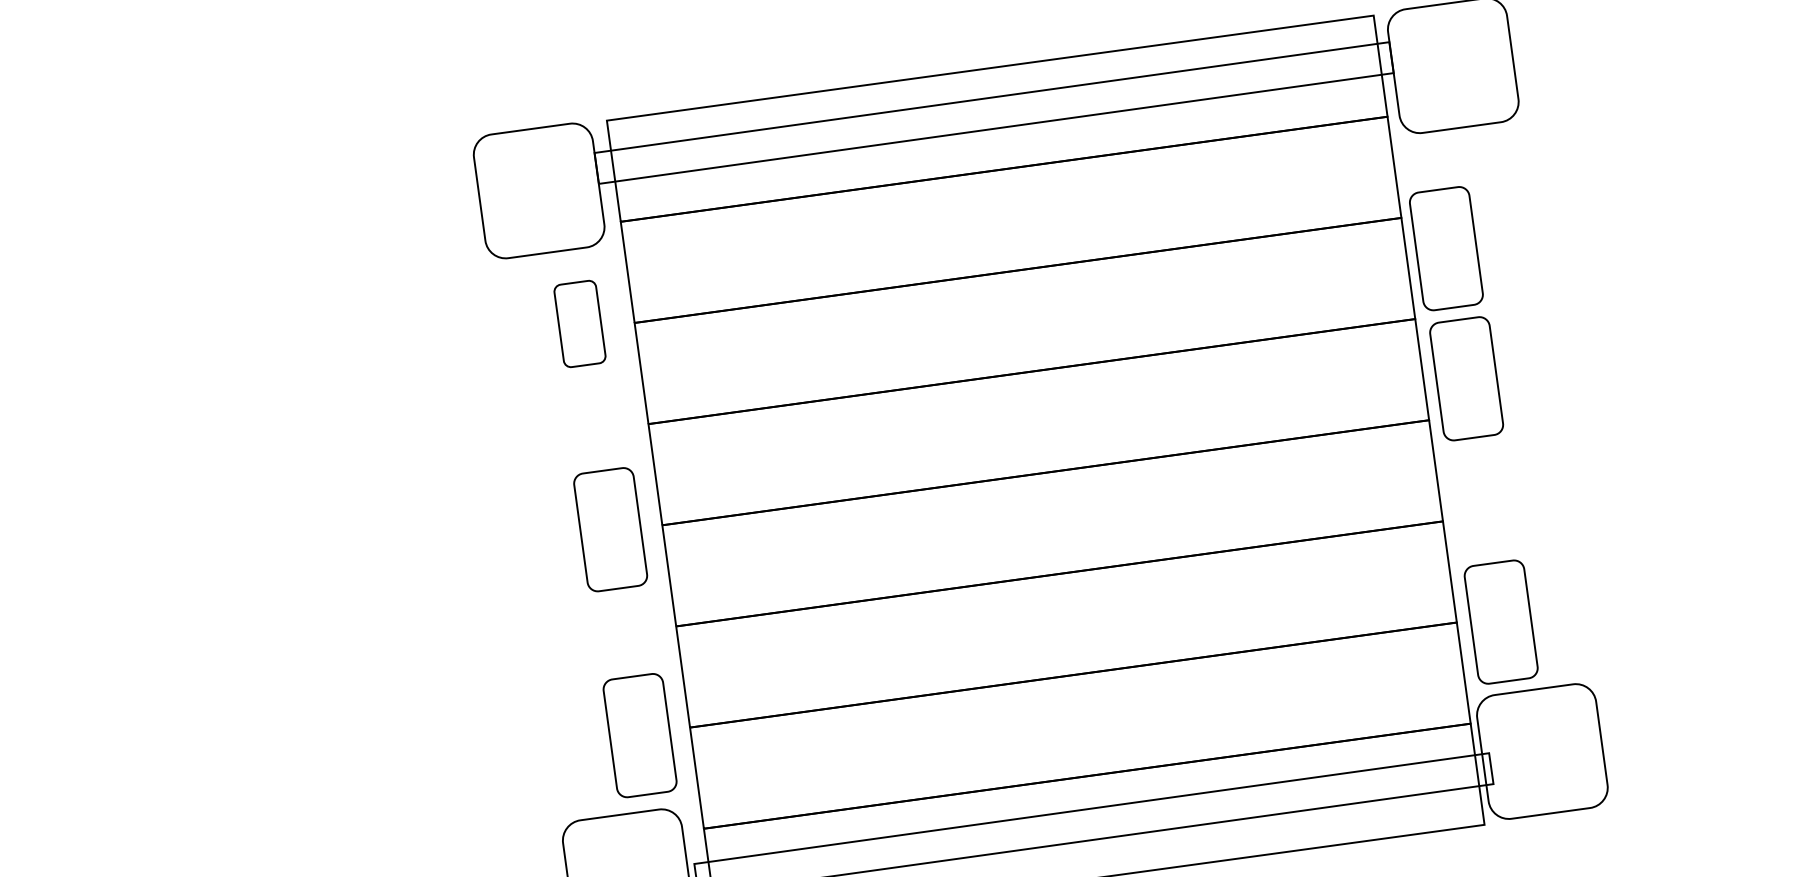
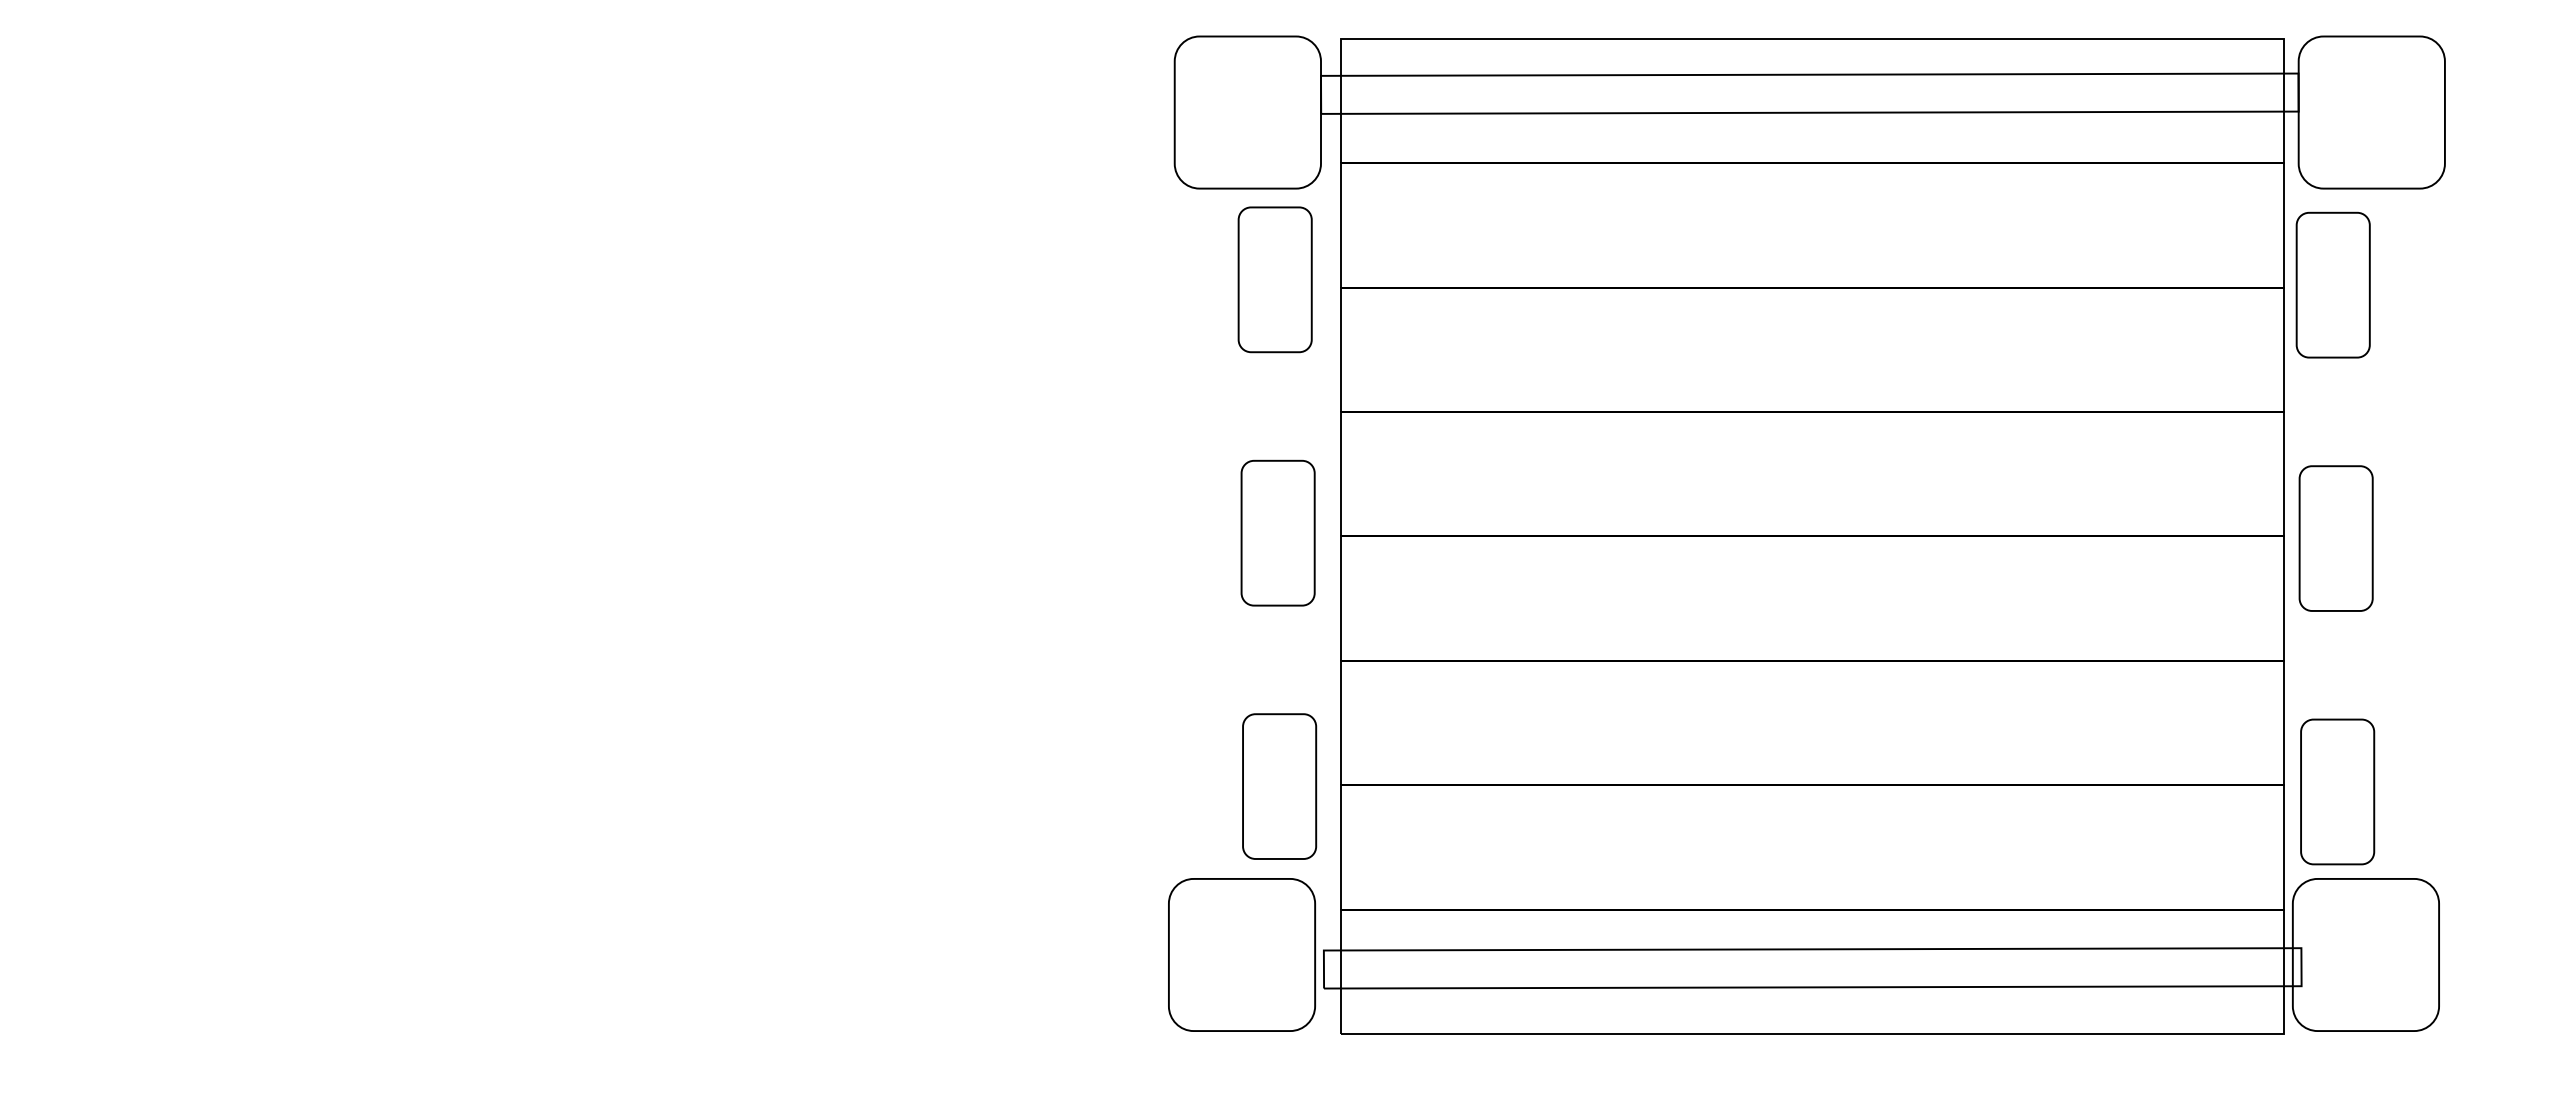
part: (1445, 248) -> (2332, 284), moved
part: (579, 323) -> (1274, 279), size x1.43
part: (1466, 378) -> (2335, 538), moved

